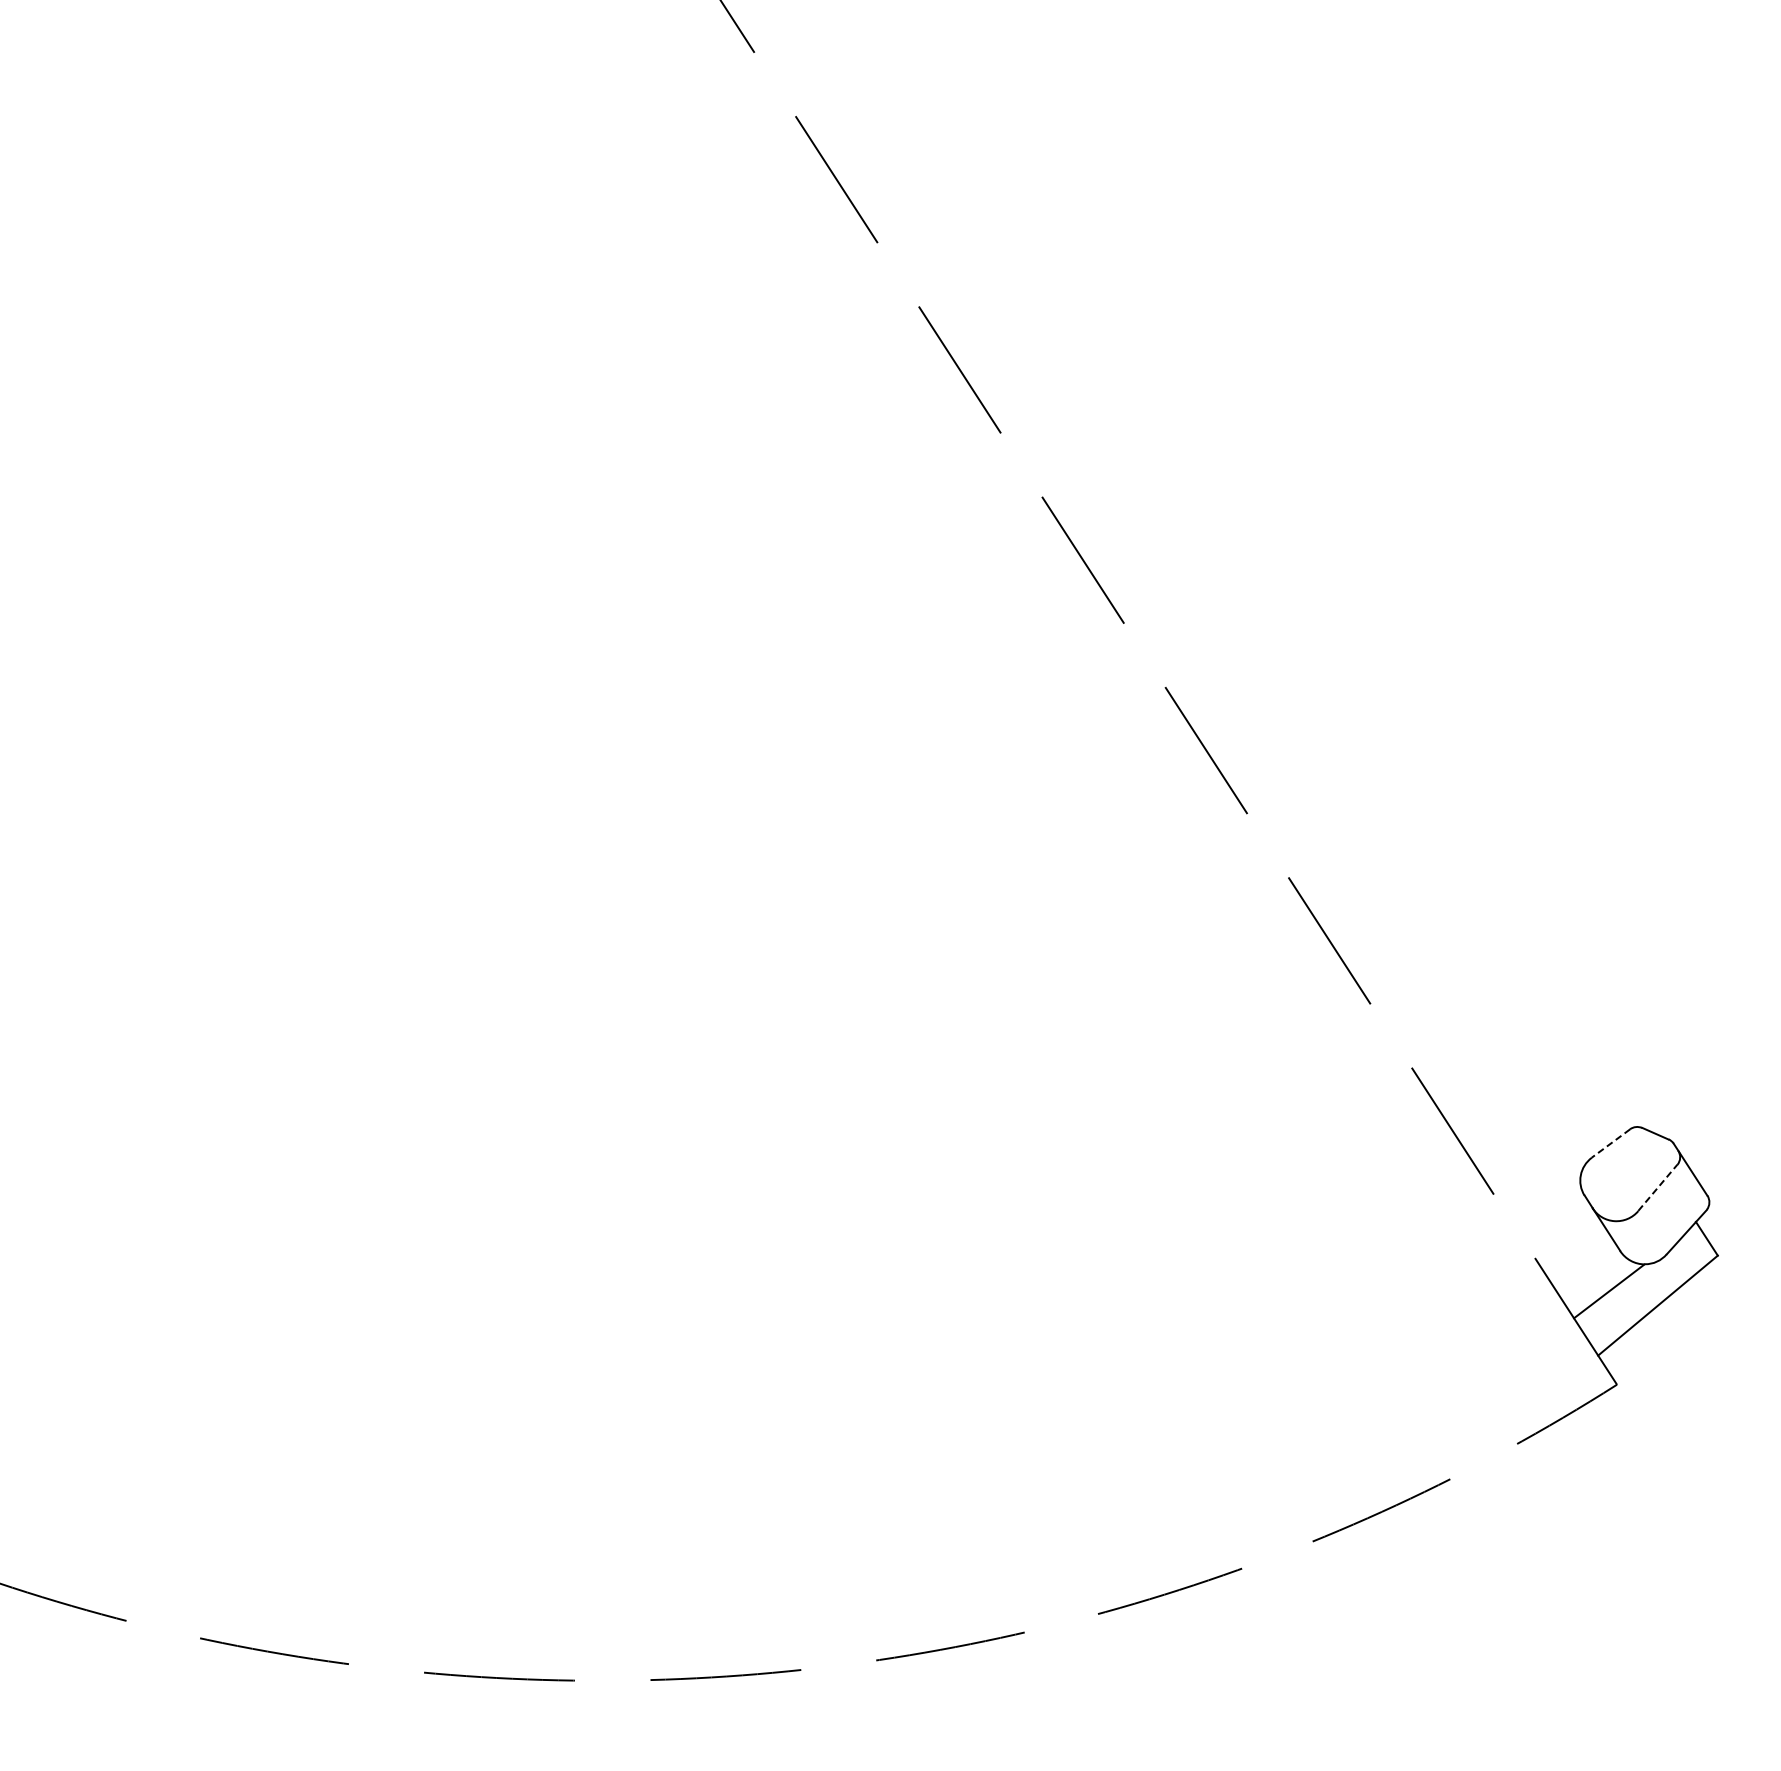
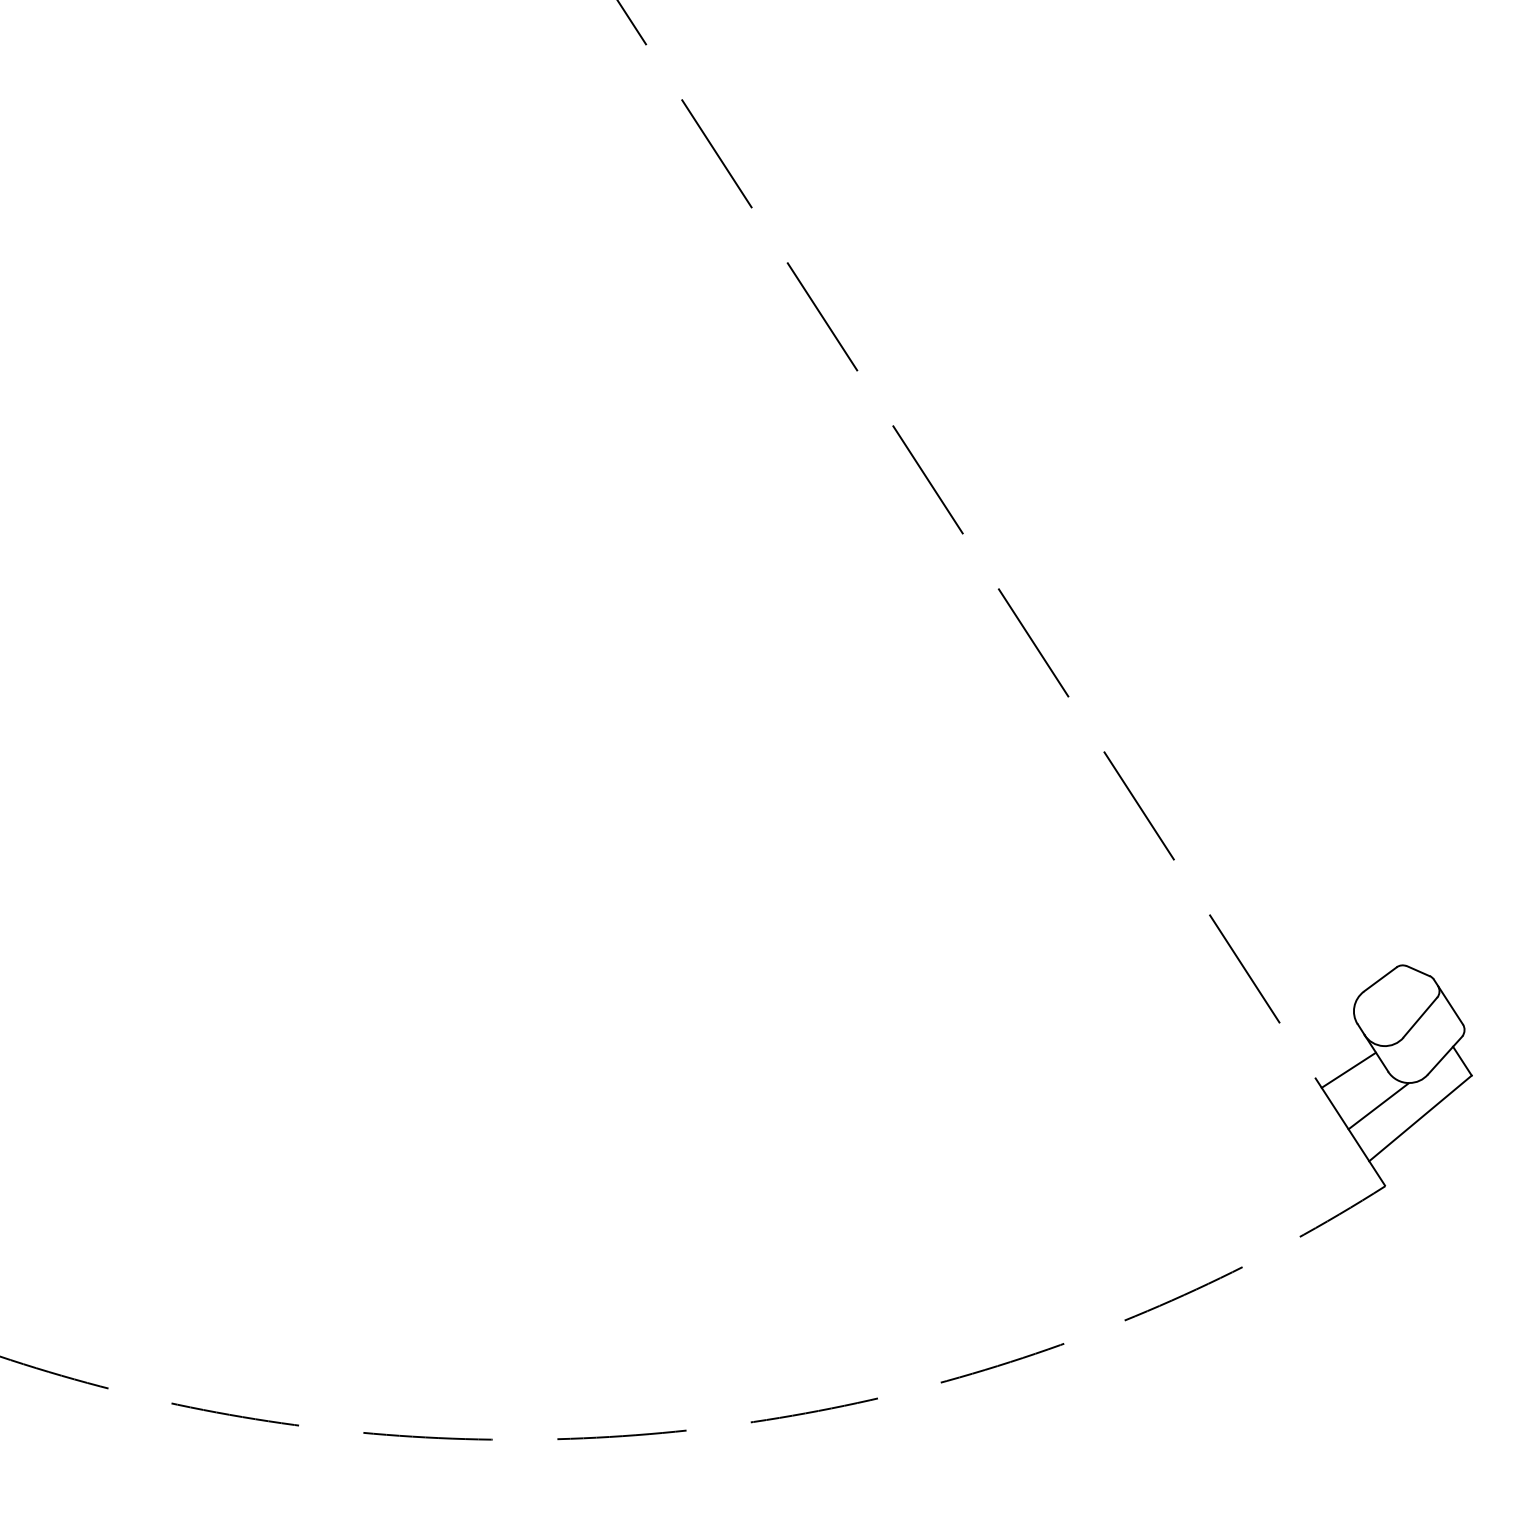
line: (1611, 1143) -> (1380, 979), dashed -> solid
line: (1658, 1187) -> (1420, 1017), dashed -> solid
line: (1573, 1249) -> (1348, 1070), added

